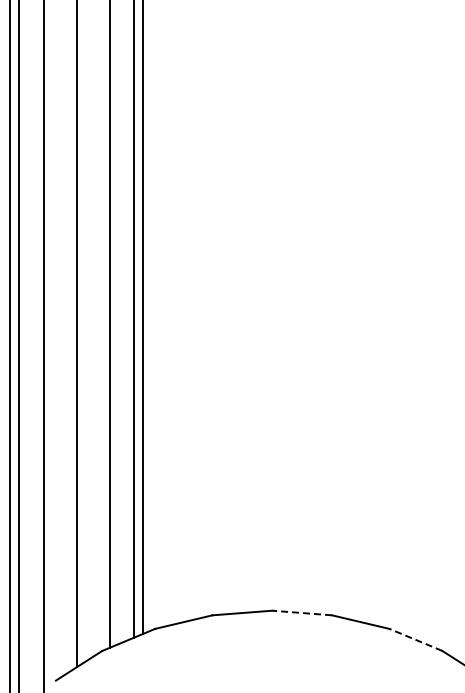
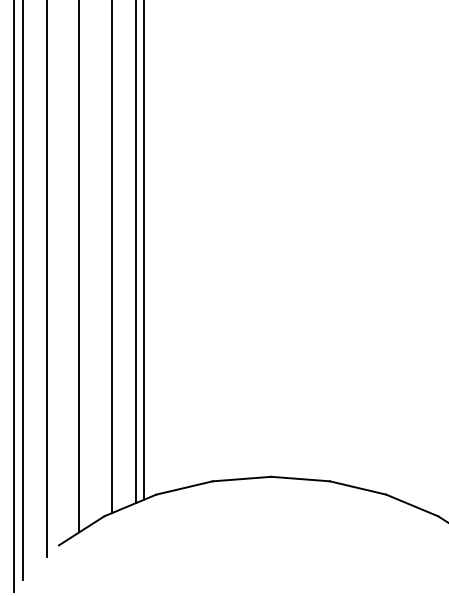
line: (302, 613) -> (300, 479), dashed -> solid
line: (415, 639) -> (411, 505), dashed -> solid

